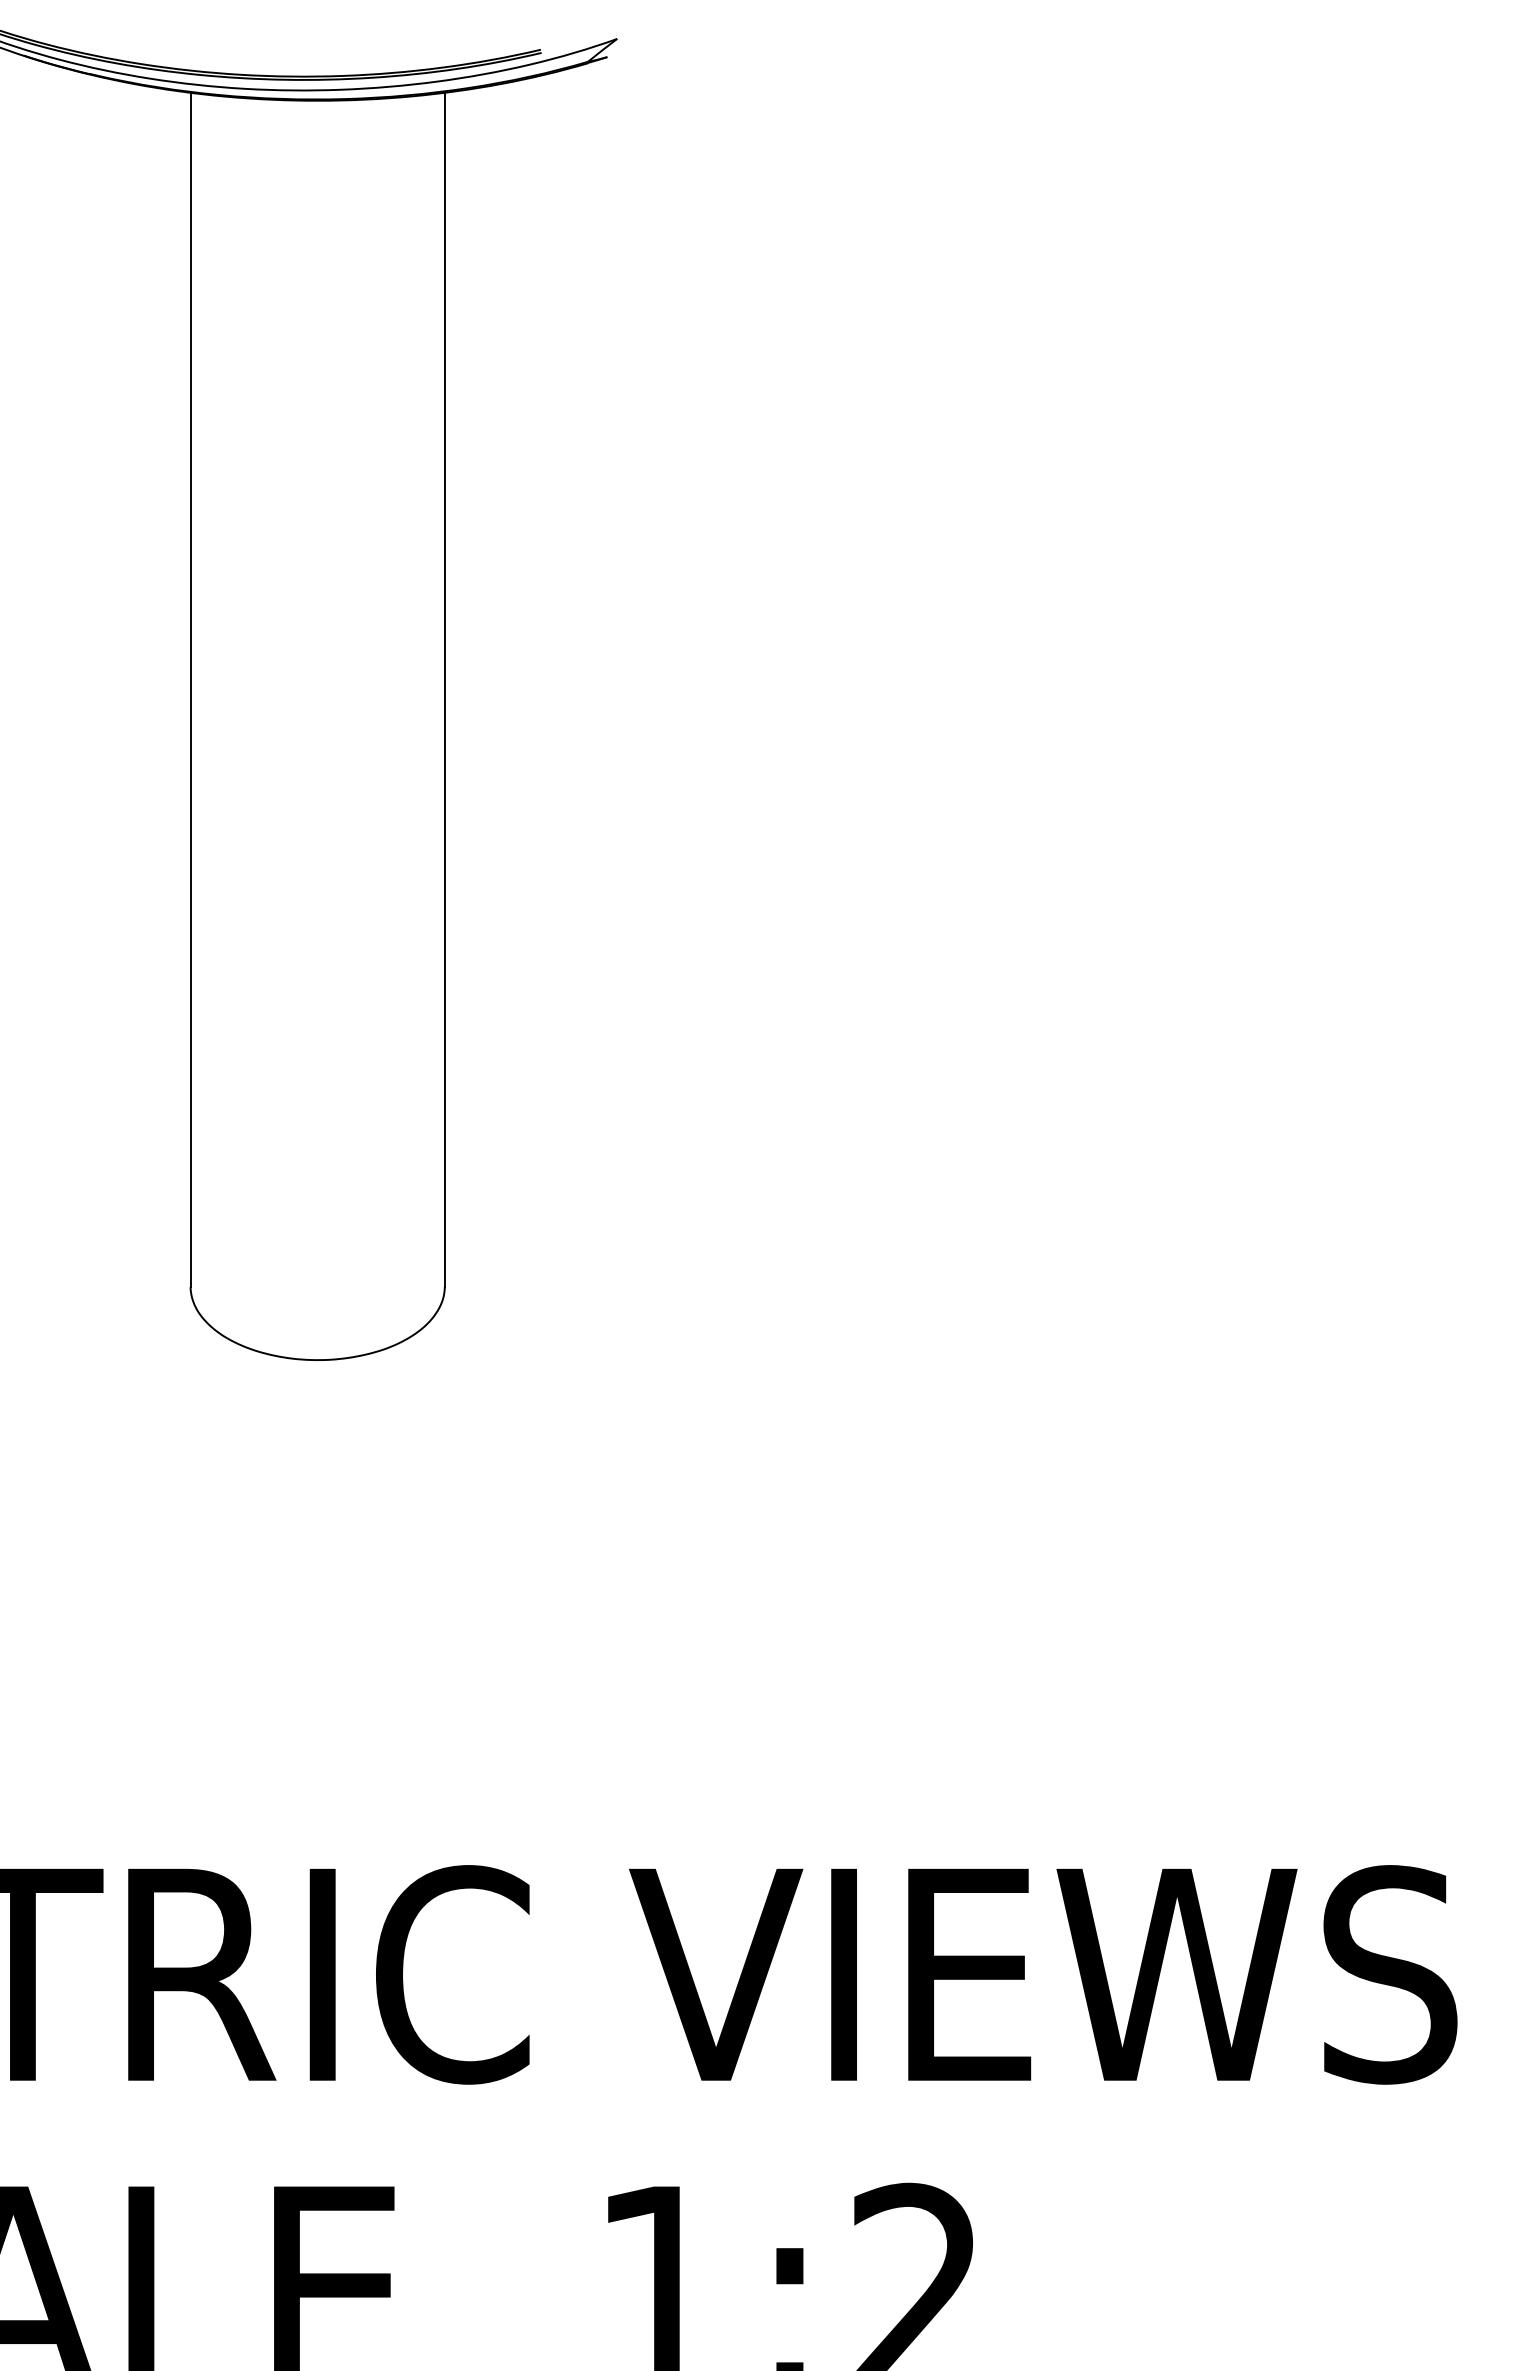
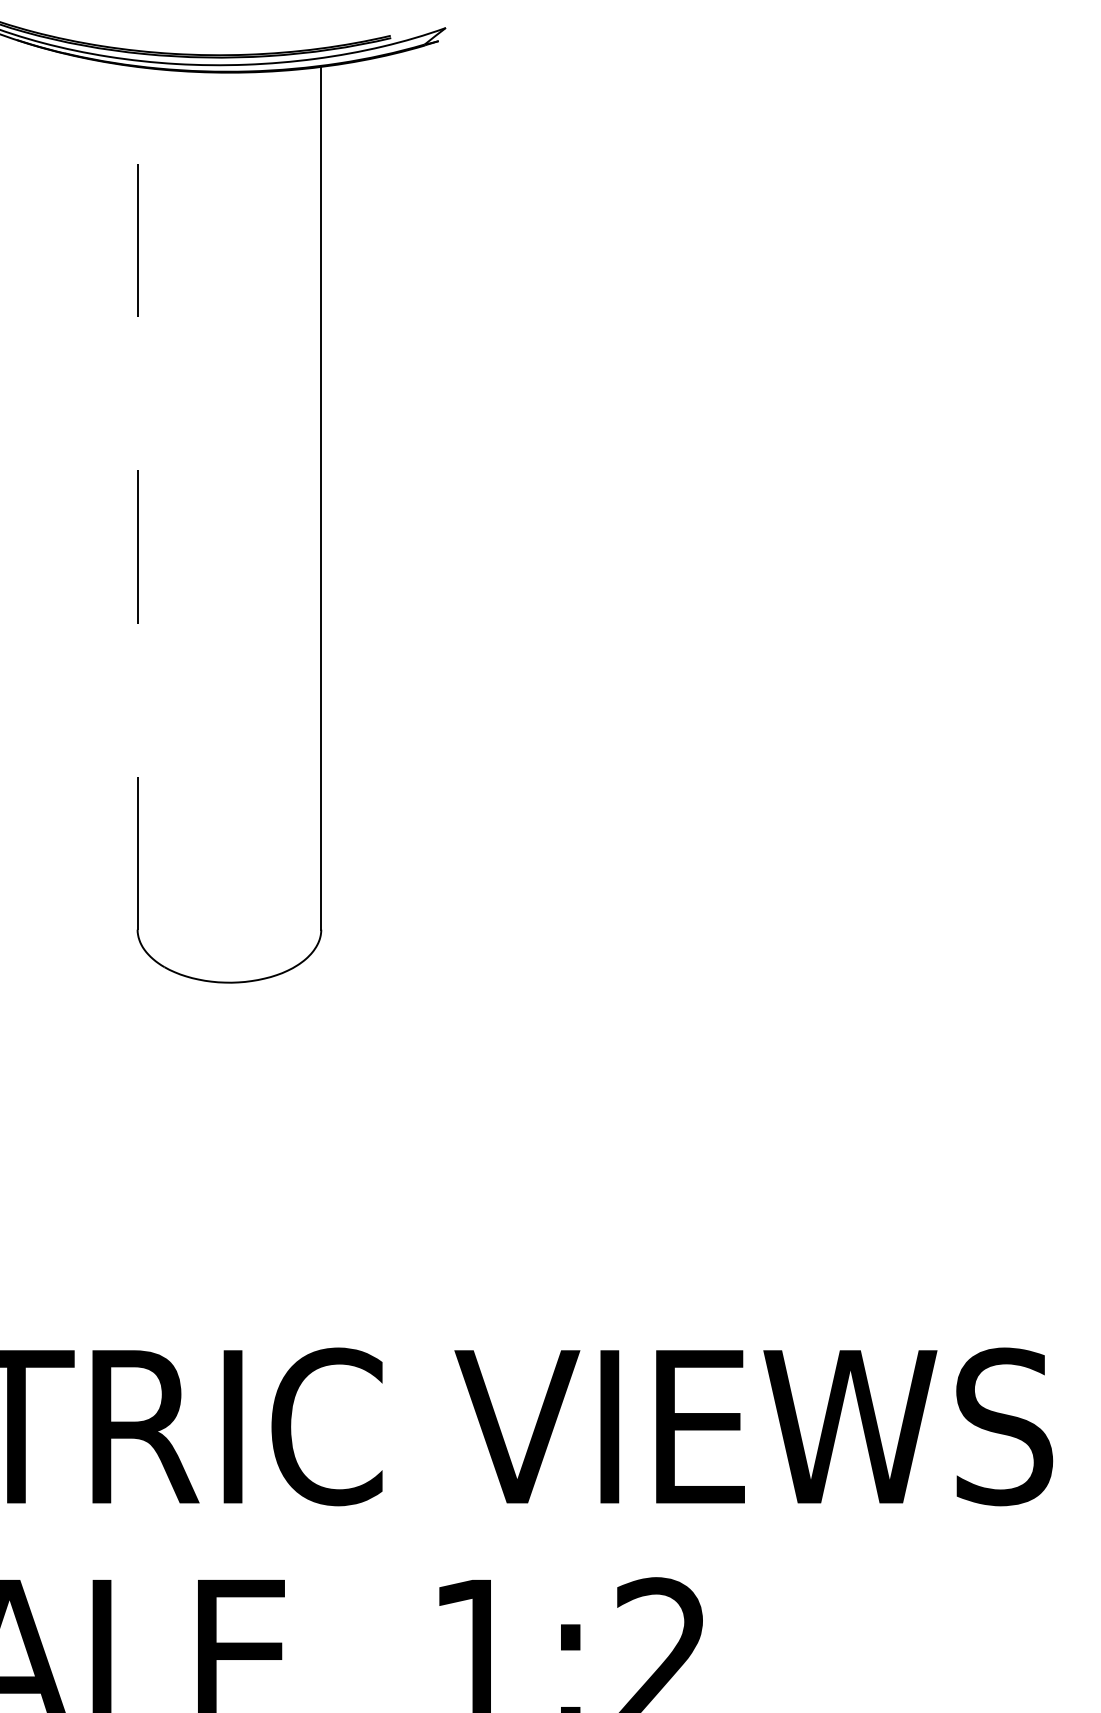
line: (190, 689) -> (137, 498), solid -> dashed

